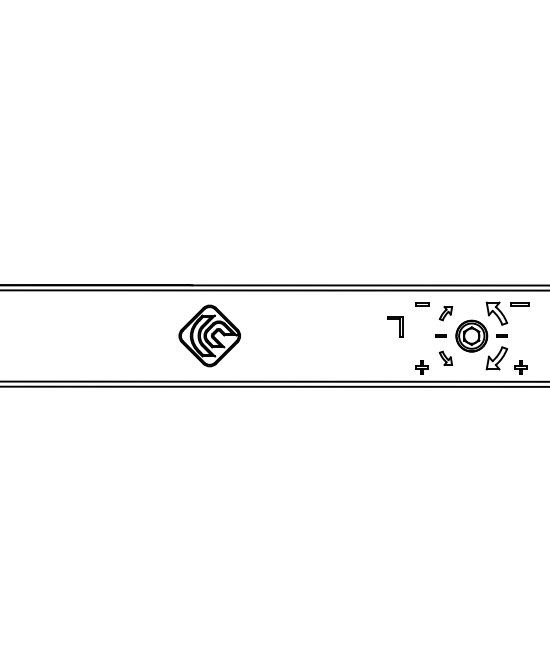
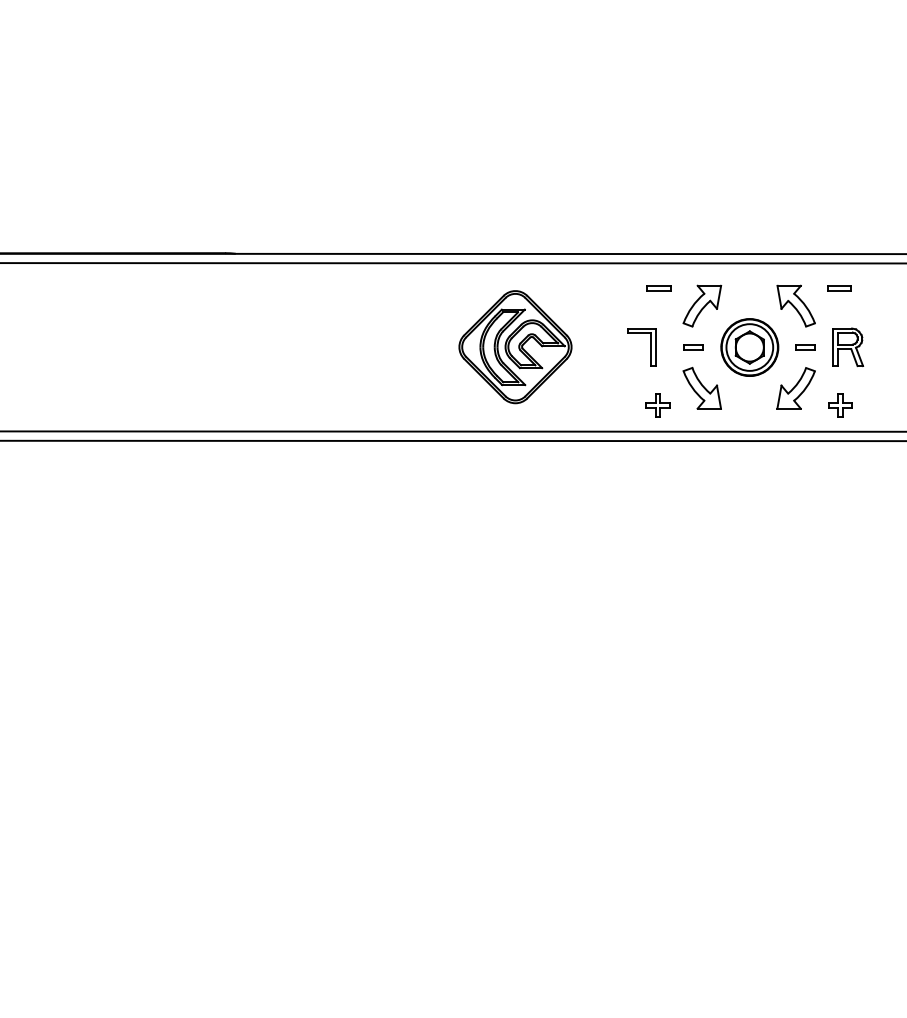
part: (520, 304) -> (839, 289), size x0.71
part: (445, 313) -> (701, 305), size x1.67
part: (395, 326) -> (642, 346), moved
part: (209, 335) -> (514, 346), moved
part: (525, 336) -> (848, 348), added
part: (445, 358) -> (701, 388), size x1.67

